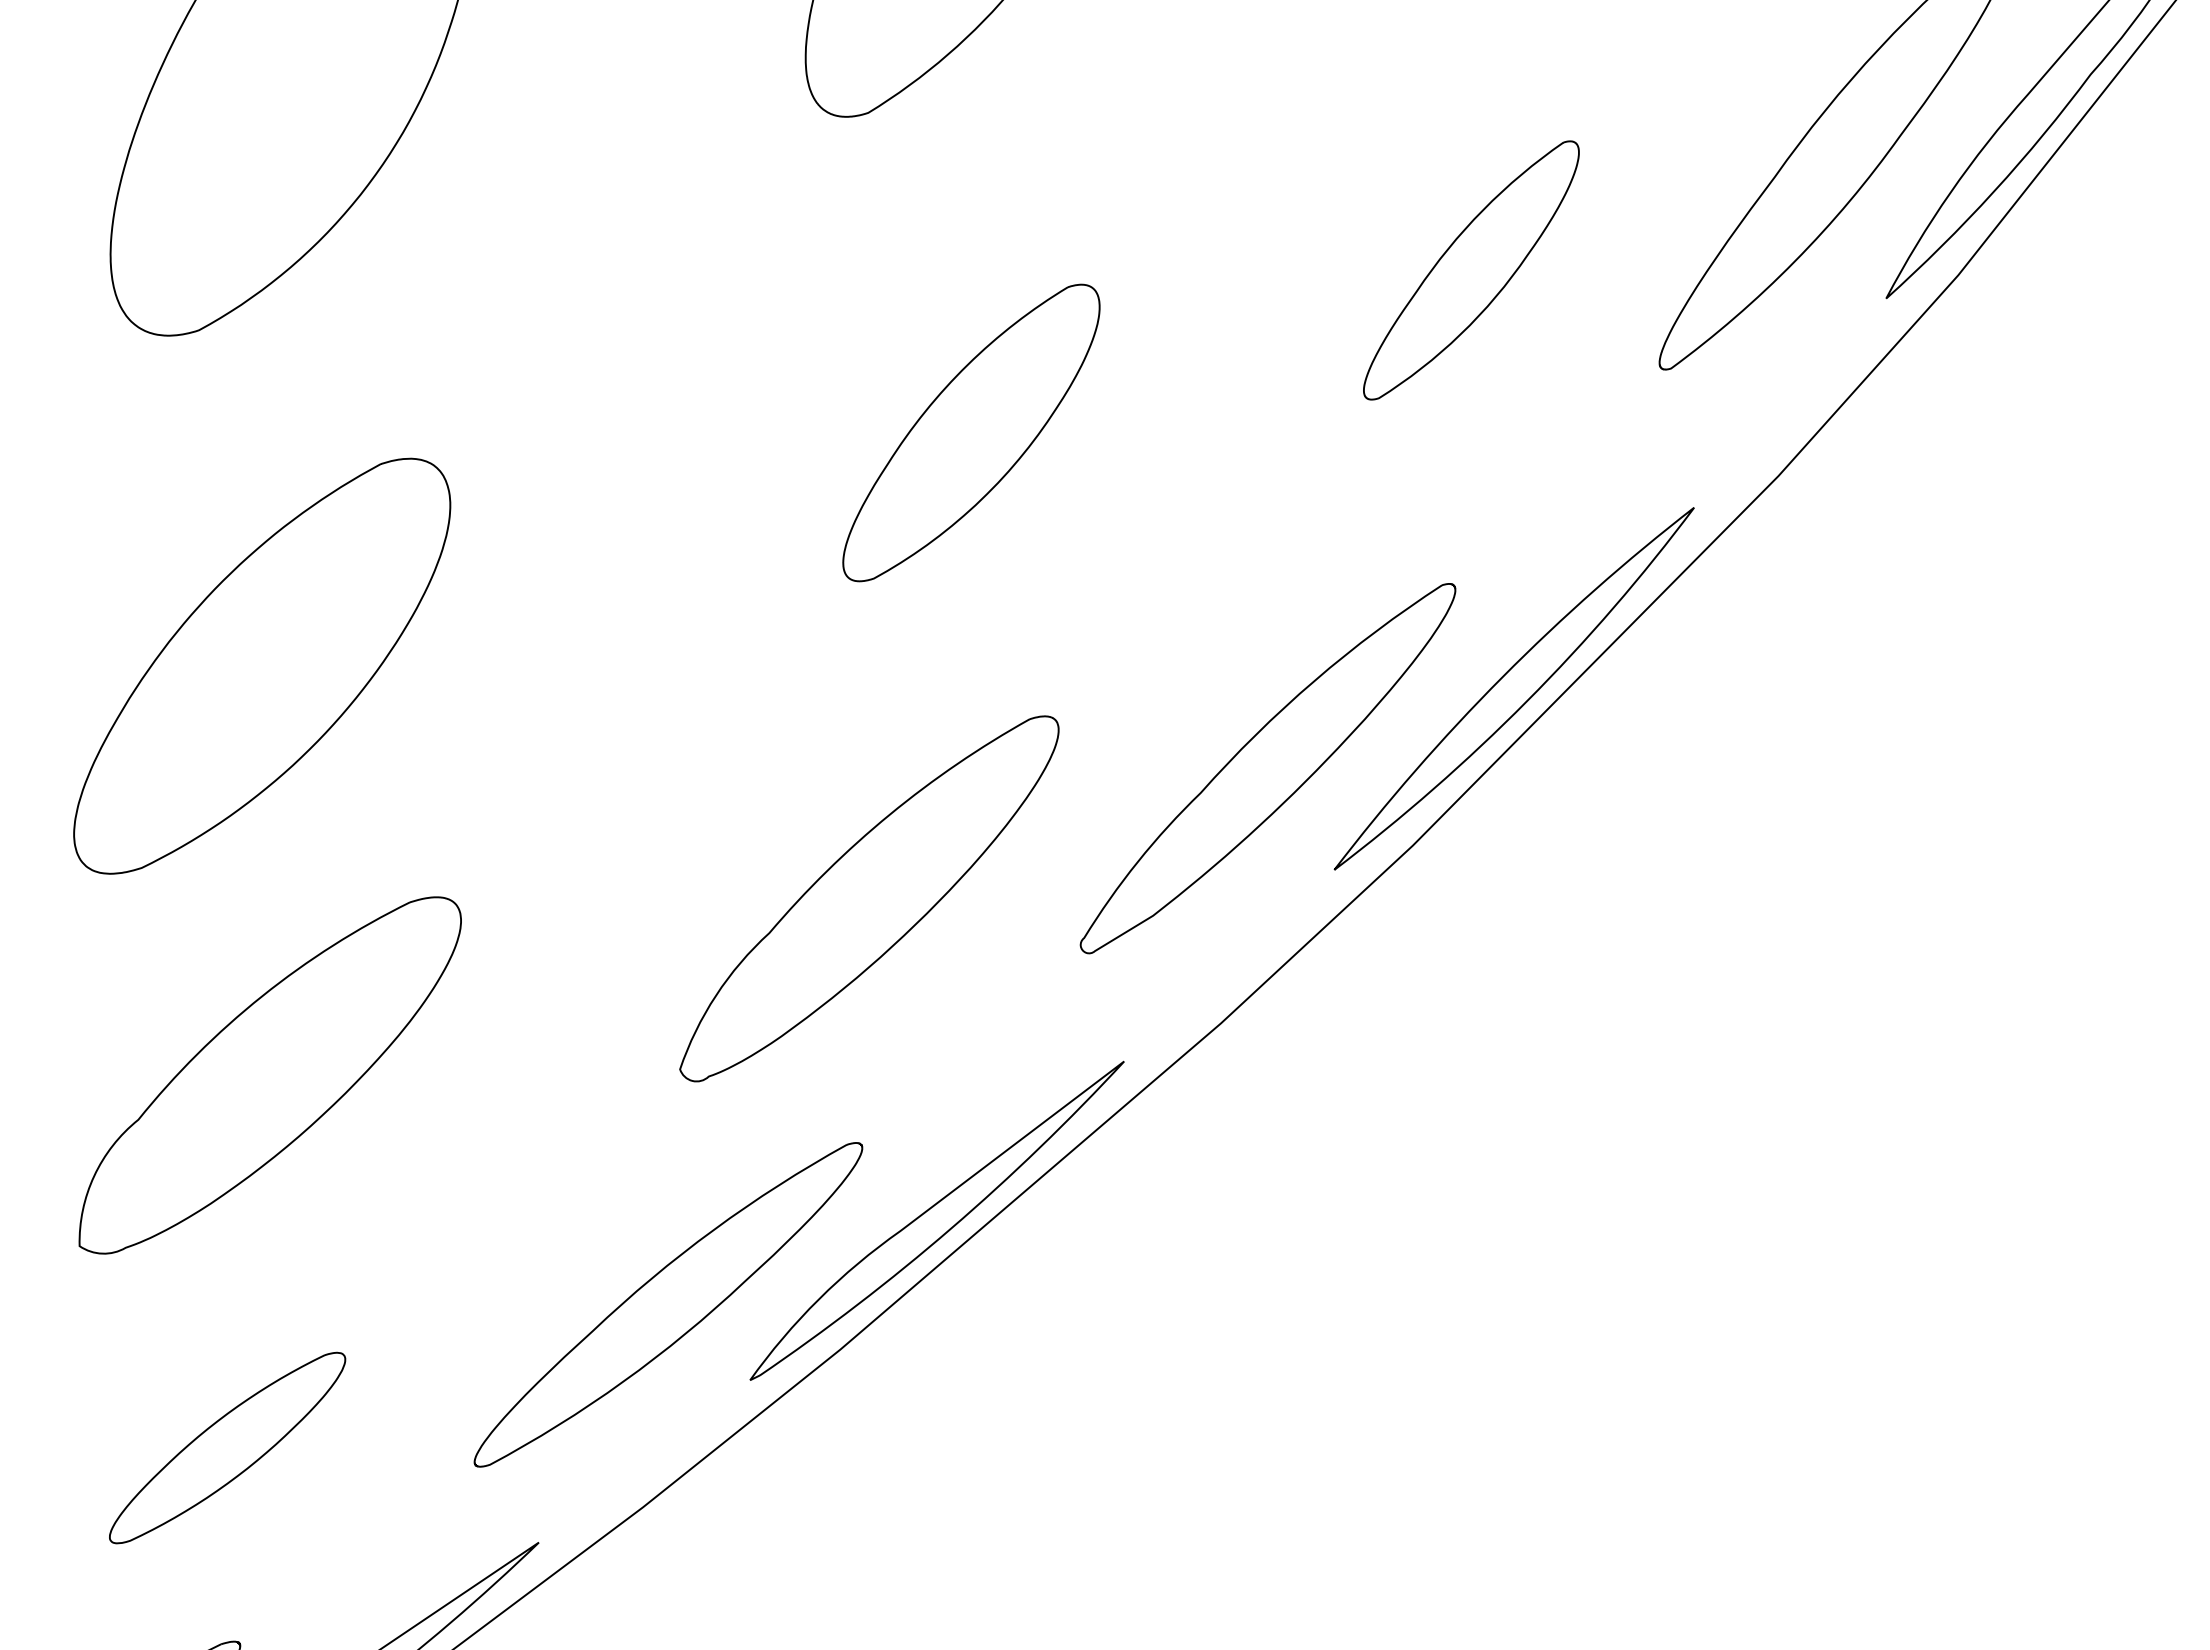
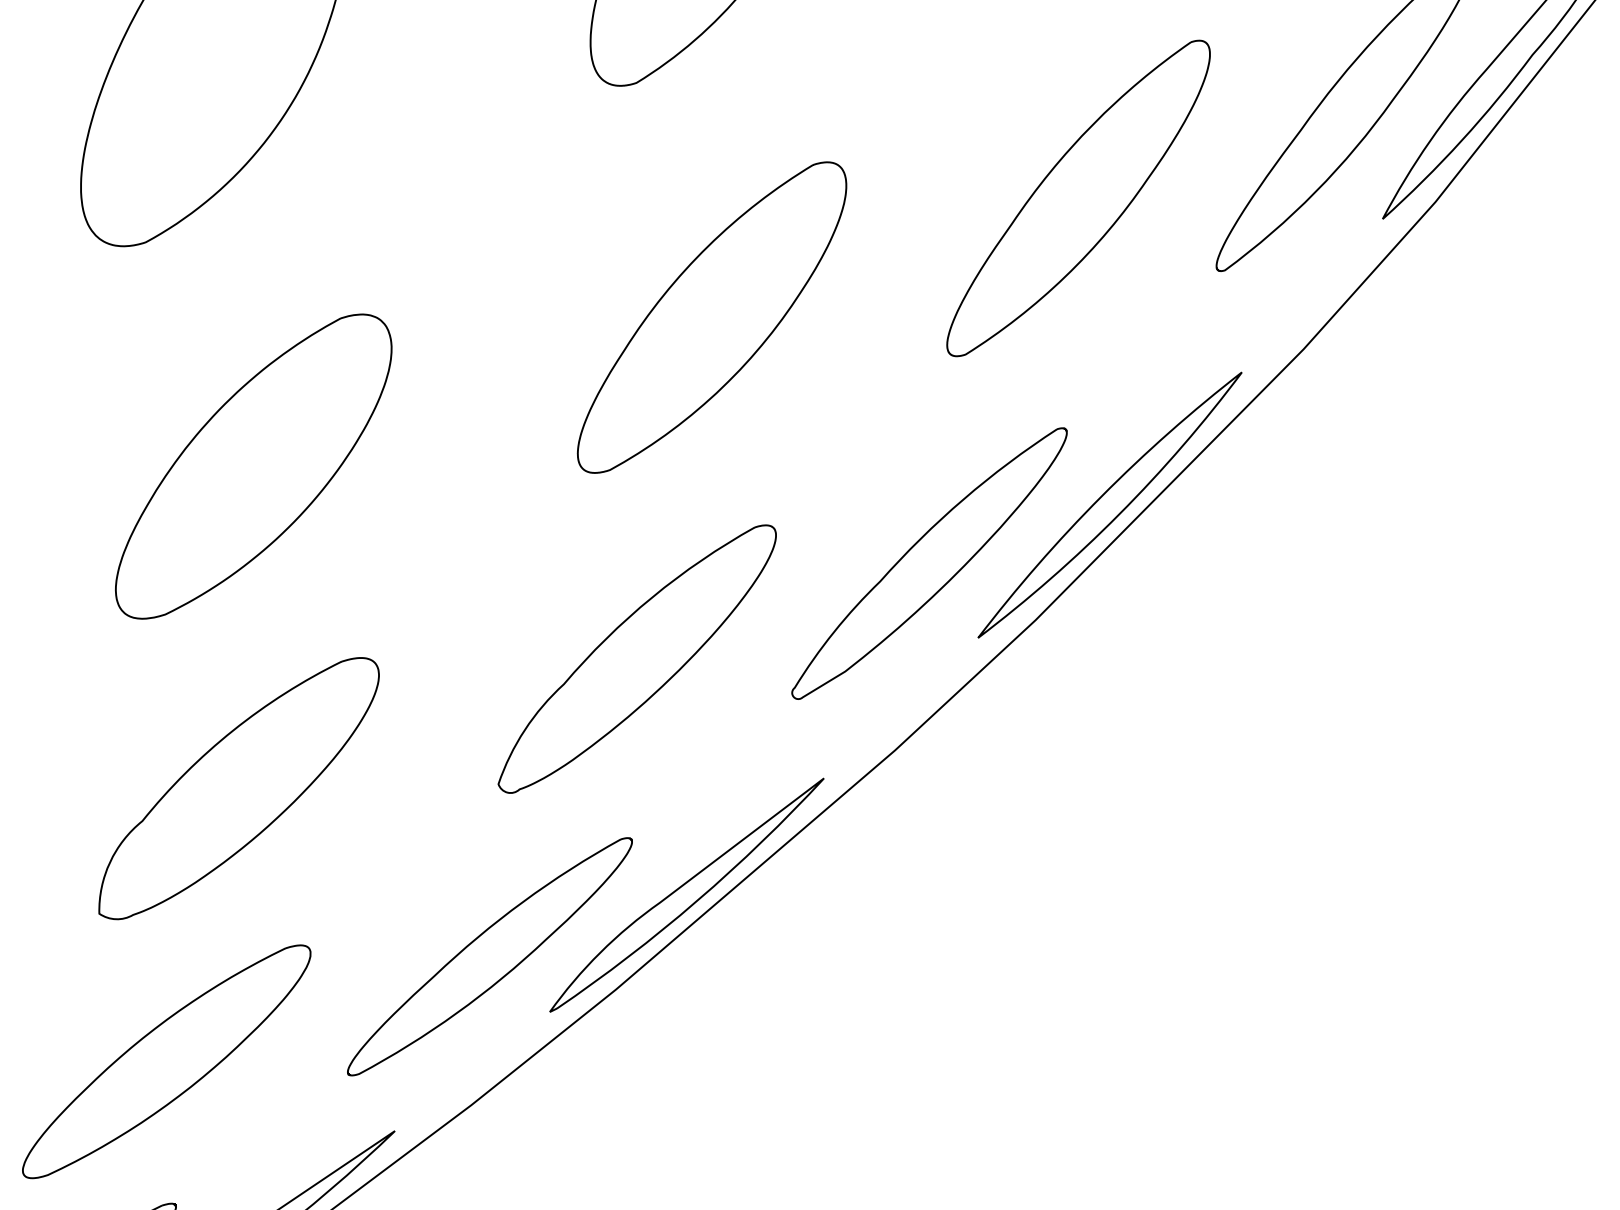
part: (1471, 270) -> (1078, 198), size x1.67
part: (971, 432) -> (712, 317), size x1.43
part: (262, 665) -> (253, 466), moved
part: (269, 1075) -> (238, 788), moved
part: (227, 1447) -> (166, 1061), size x1.67

